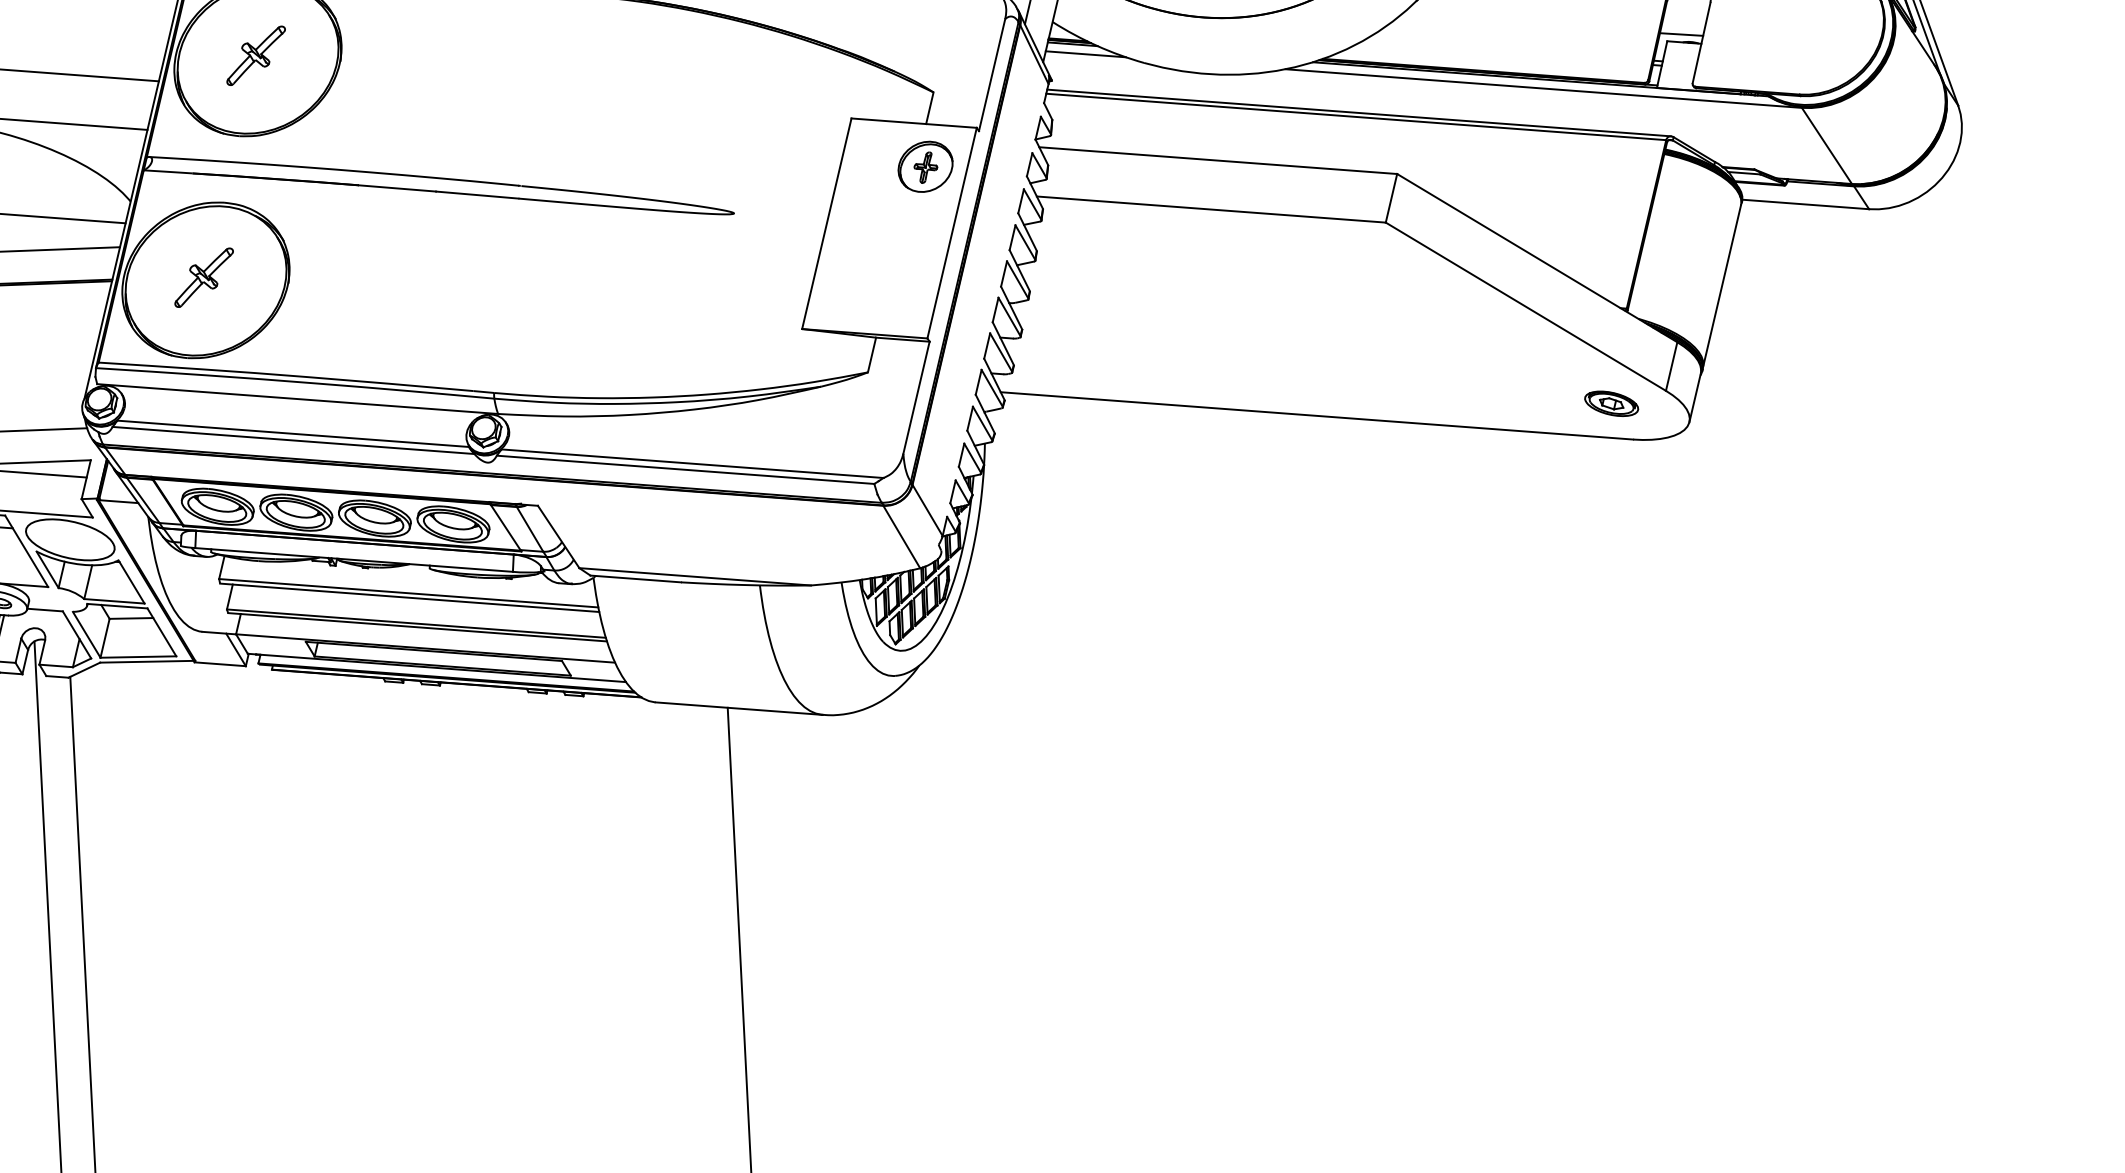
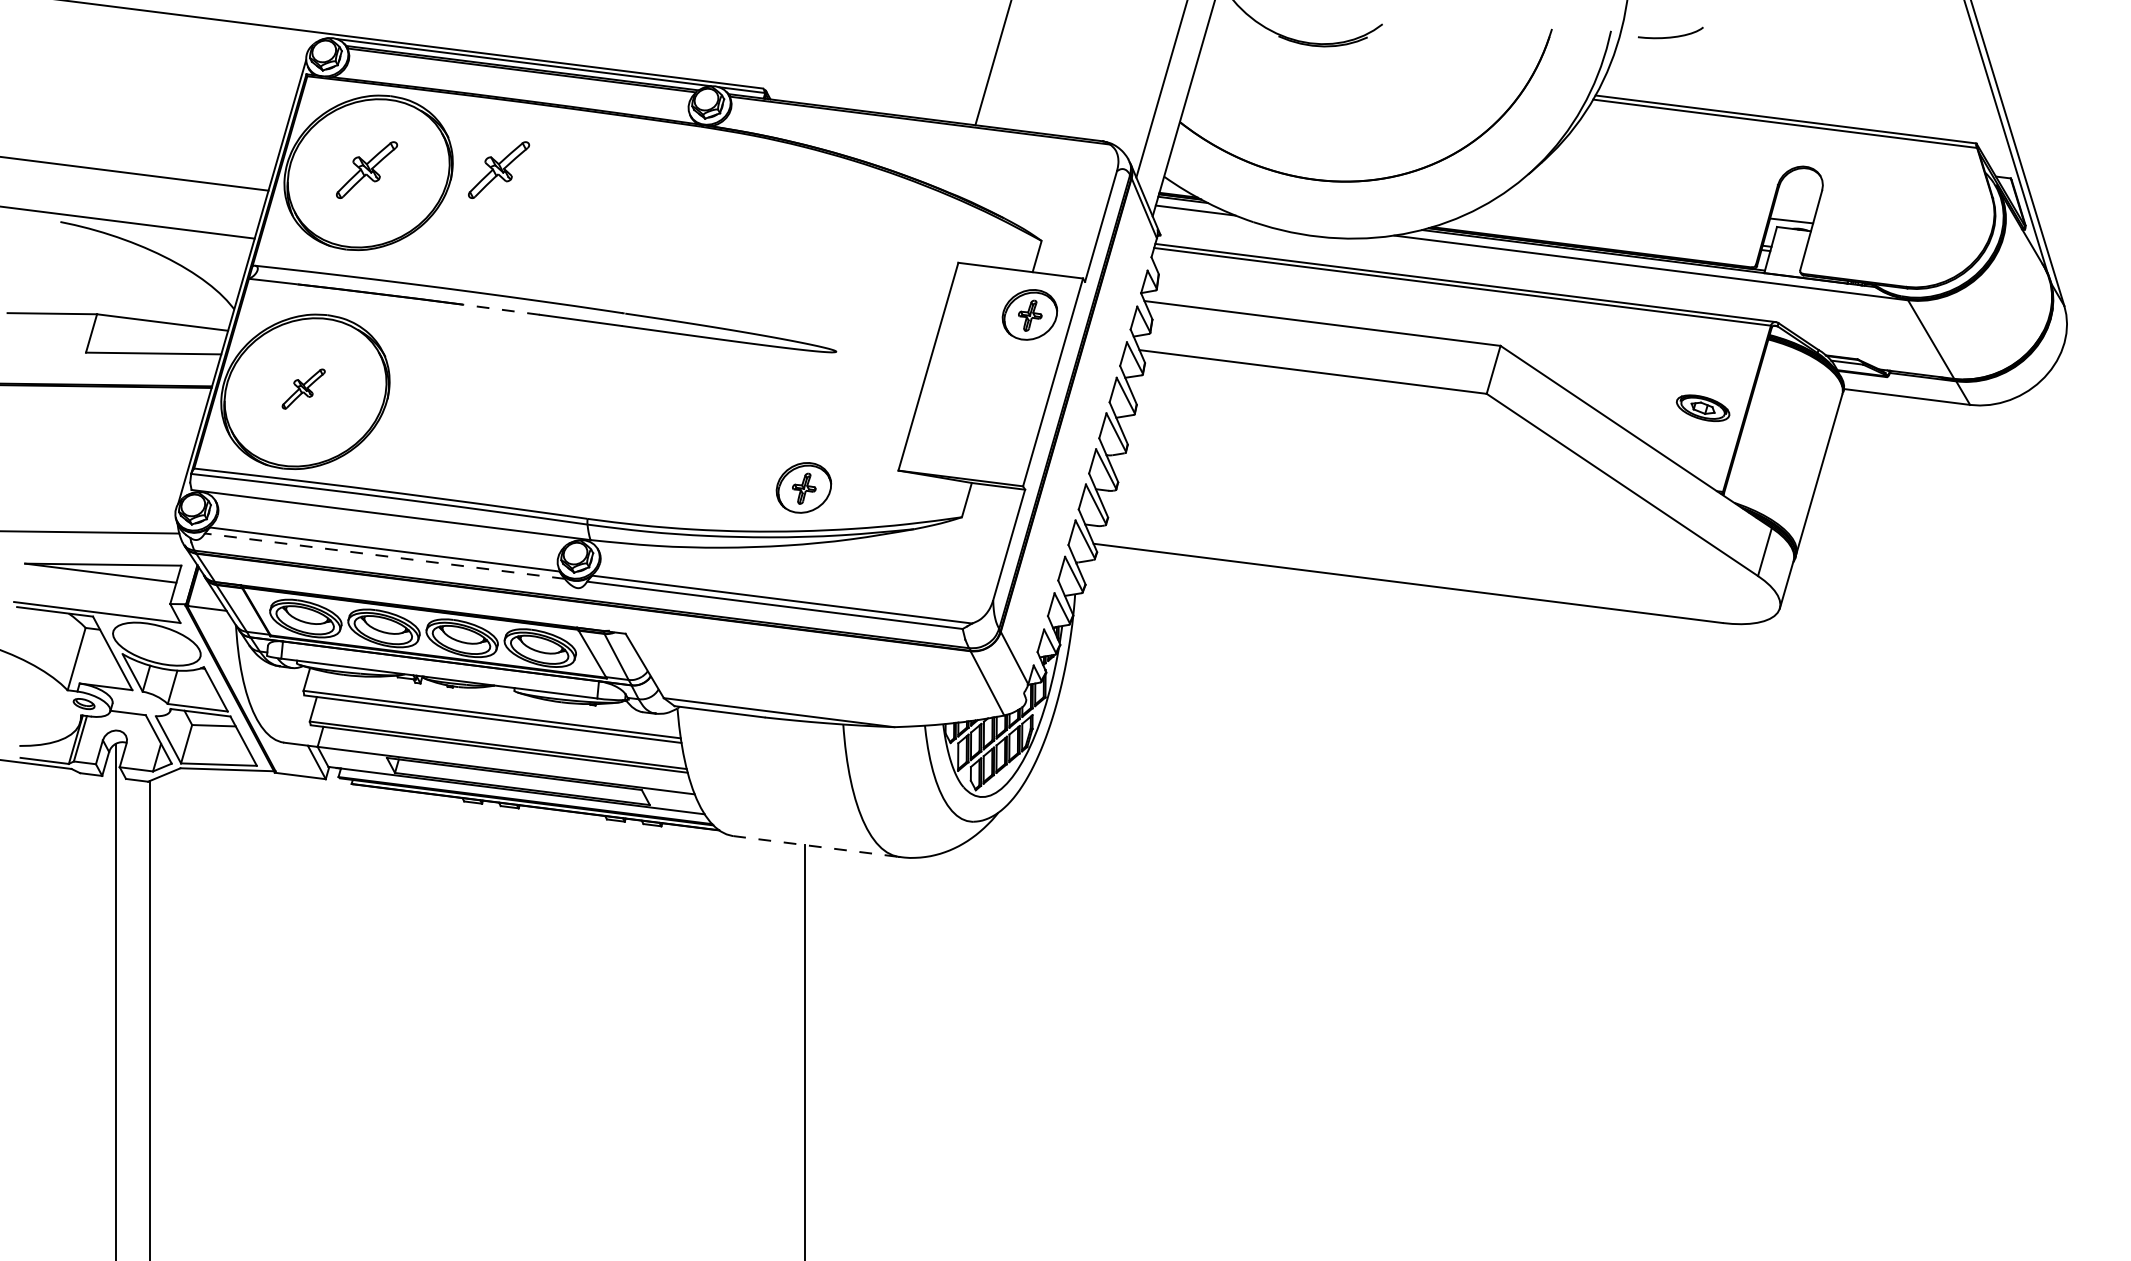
part: (388, 48) -> (499, 169), added
line: (397, 188) -> (501, 309), solid -> dashed
part: (203, 277) -> (303, 388), size x0.7
part: (708, 350) -> (803, 487), added
part: (1610, 403) -> (1702, 407), moved
line: (293, 440) -> (384, 556), solid -> dashed
line: (739, 708) -> (816, 846), solid -> dashed

